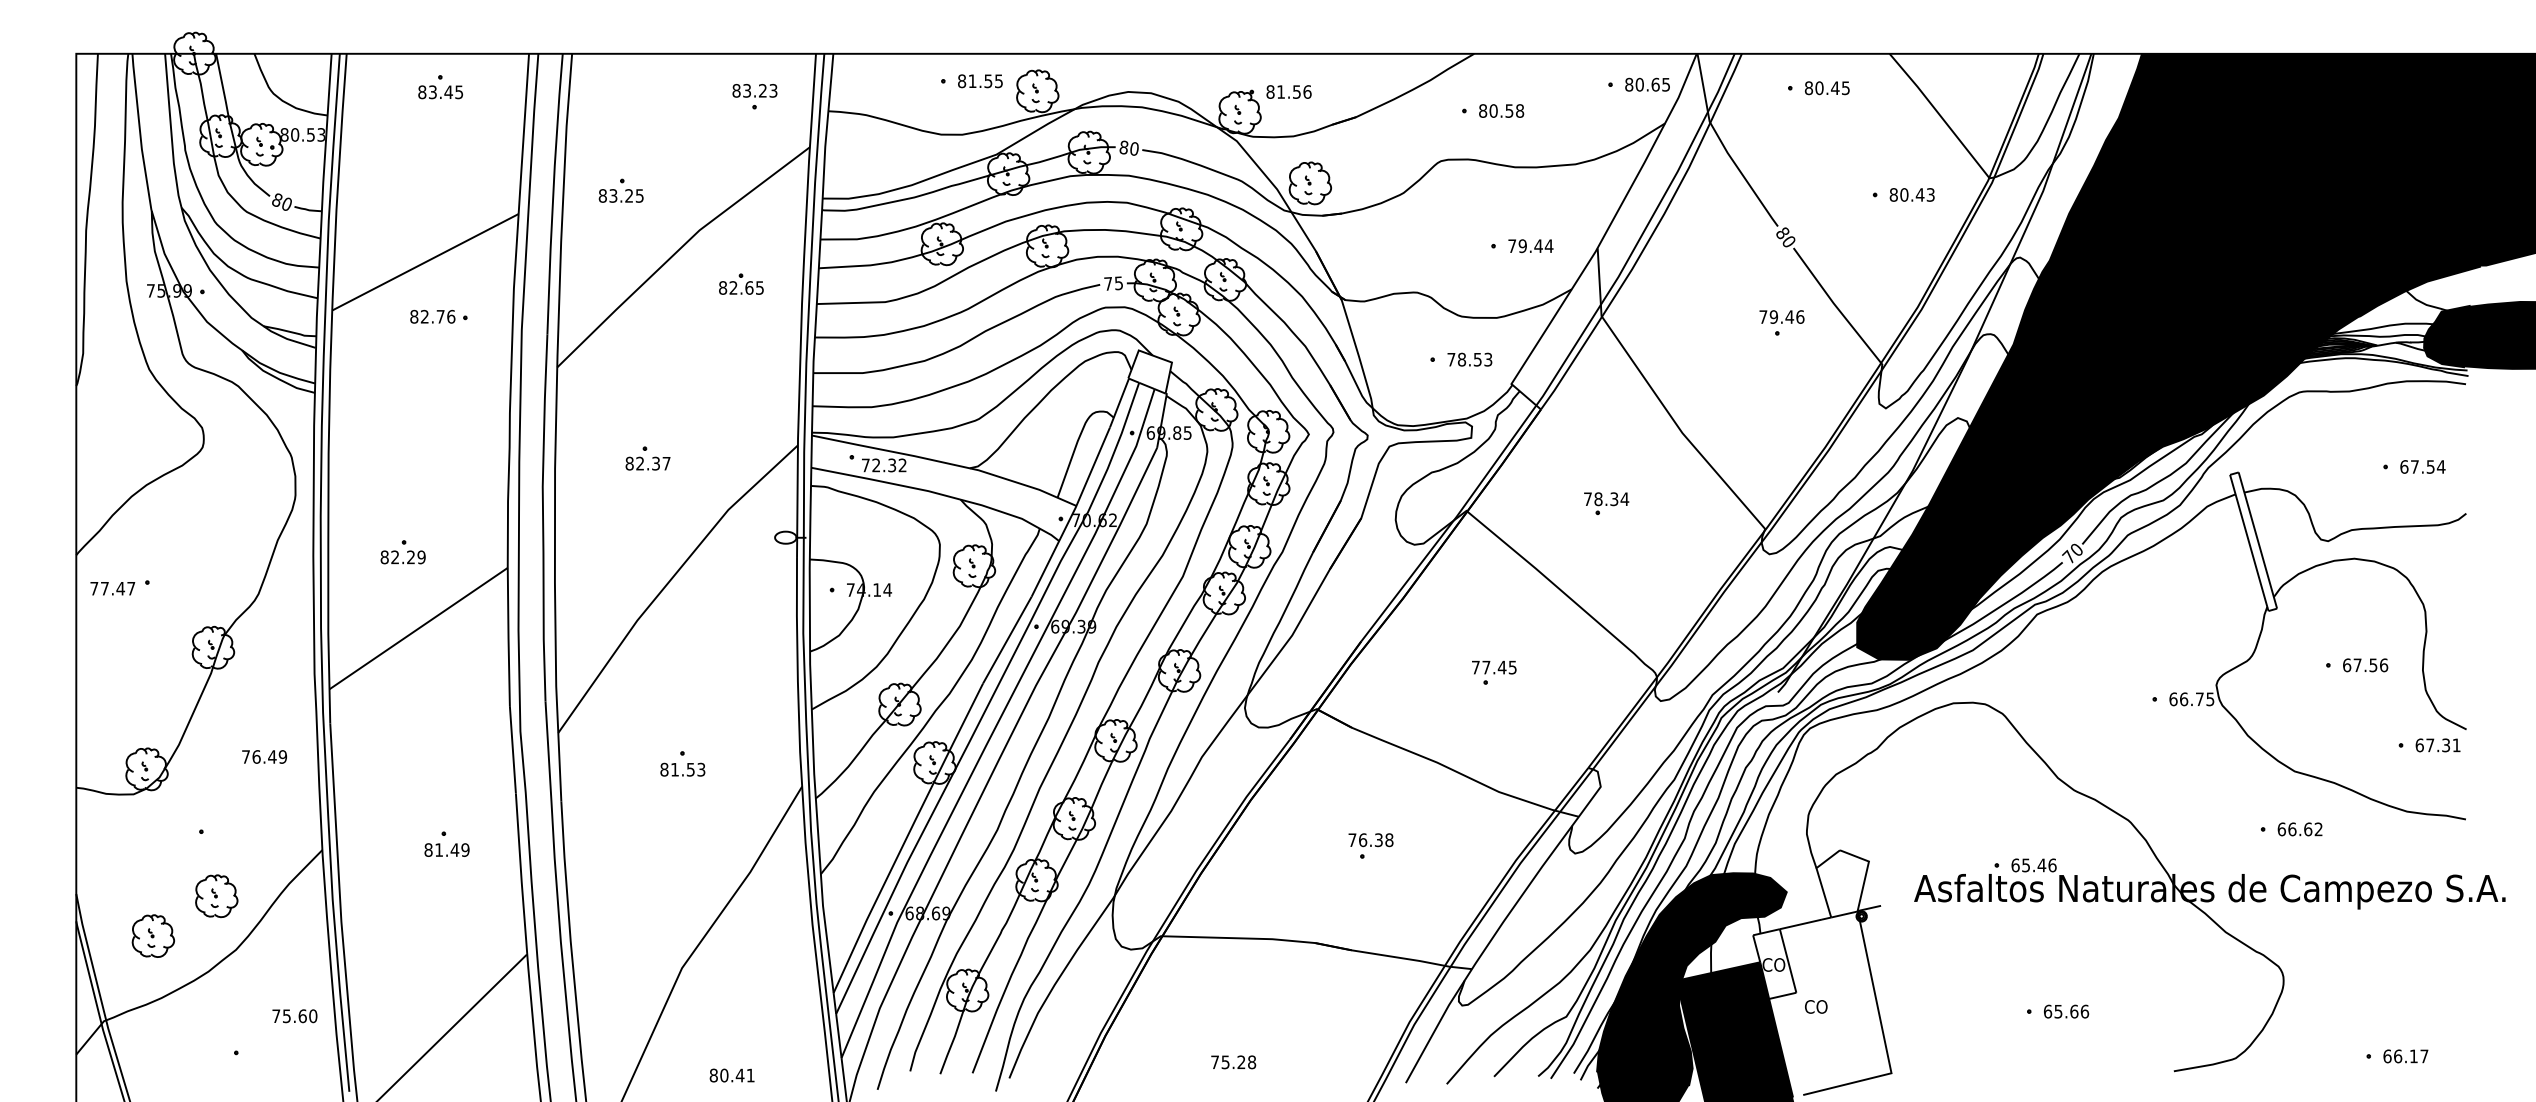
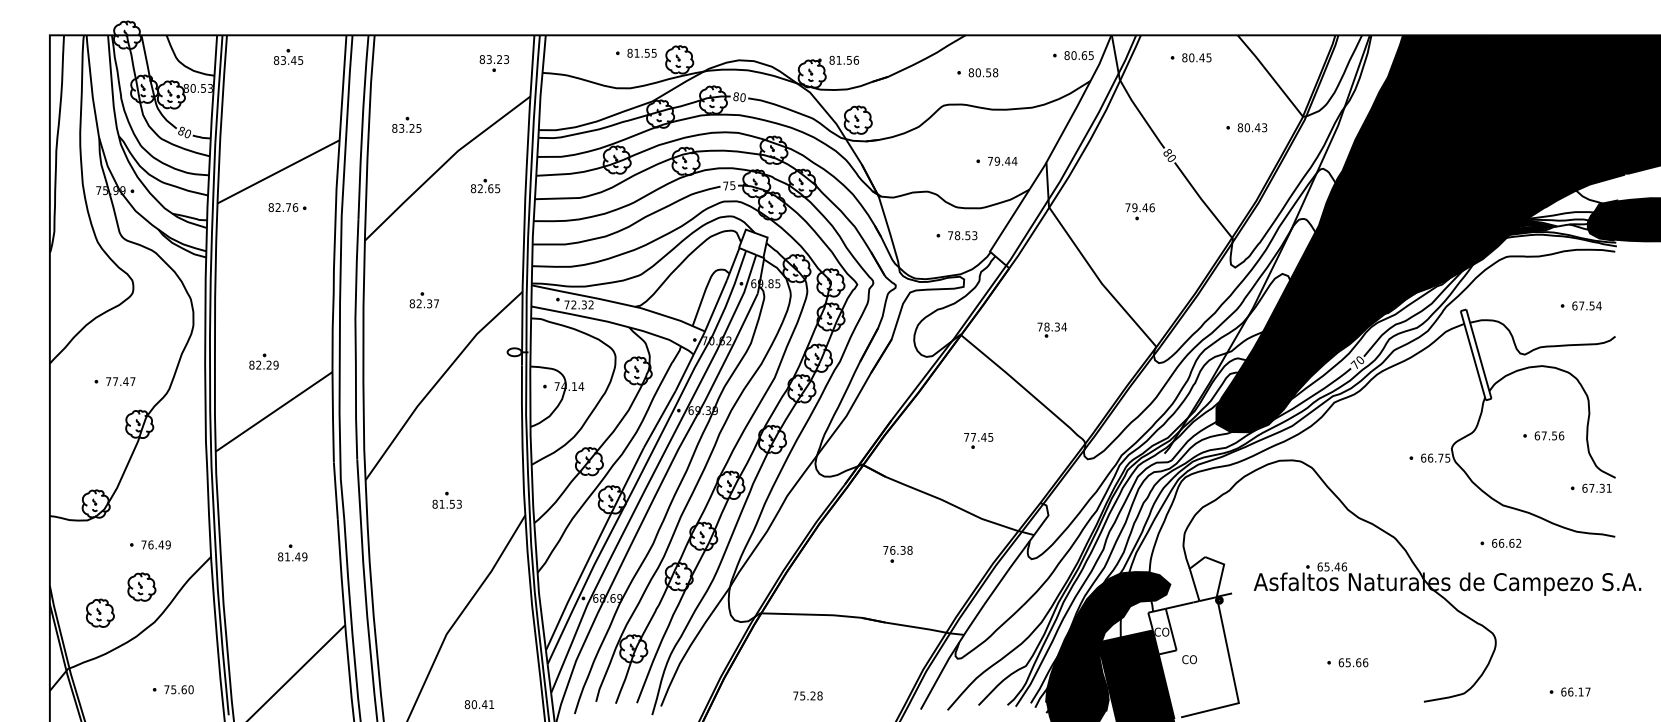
part: (1780, 322) -> (1139, 211), moved
text: (112, 588) -> (120, 381), moved
text: (263, 756) -> (155, 544), moved
text: (294, 1015) -> (178, 689), moved

